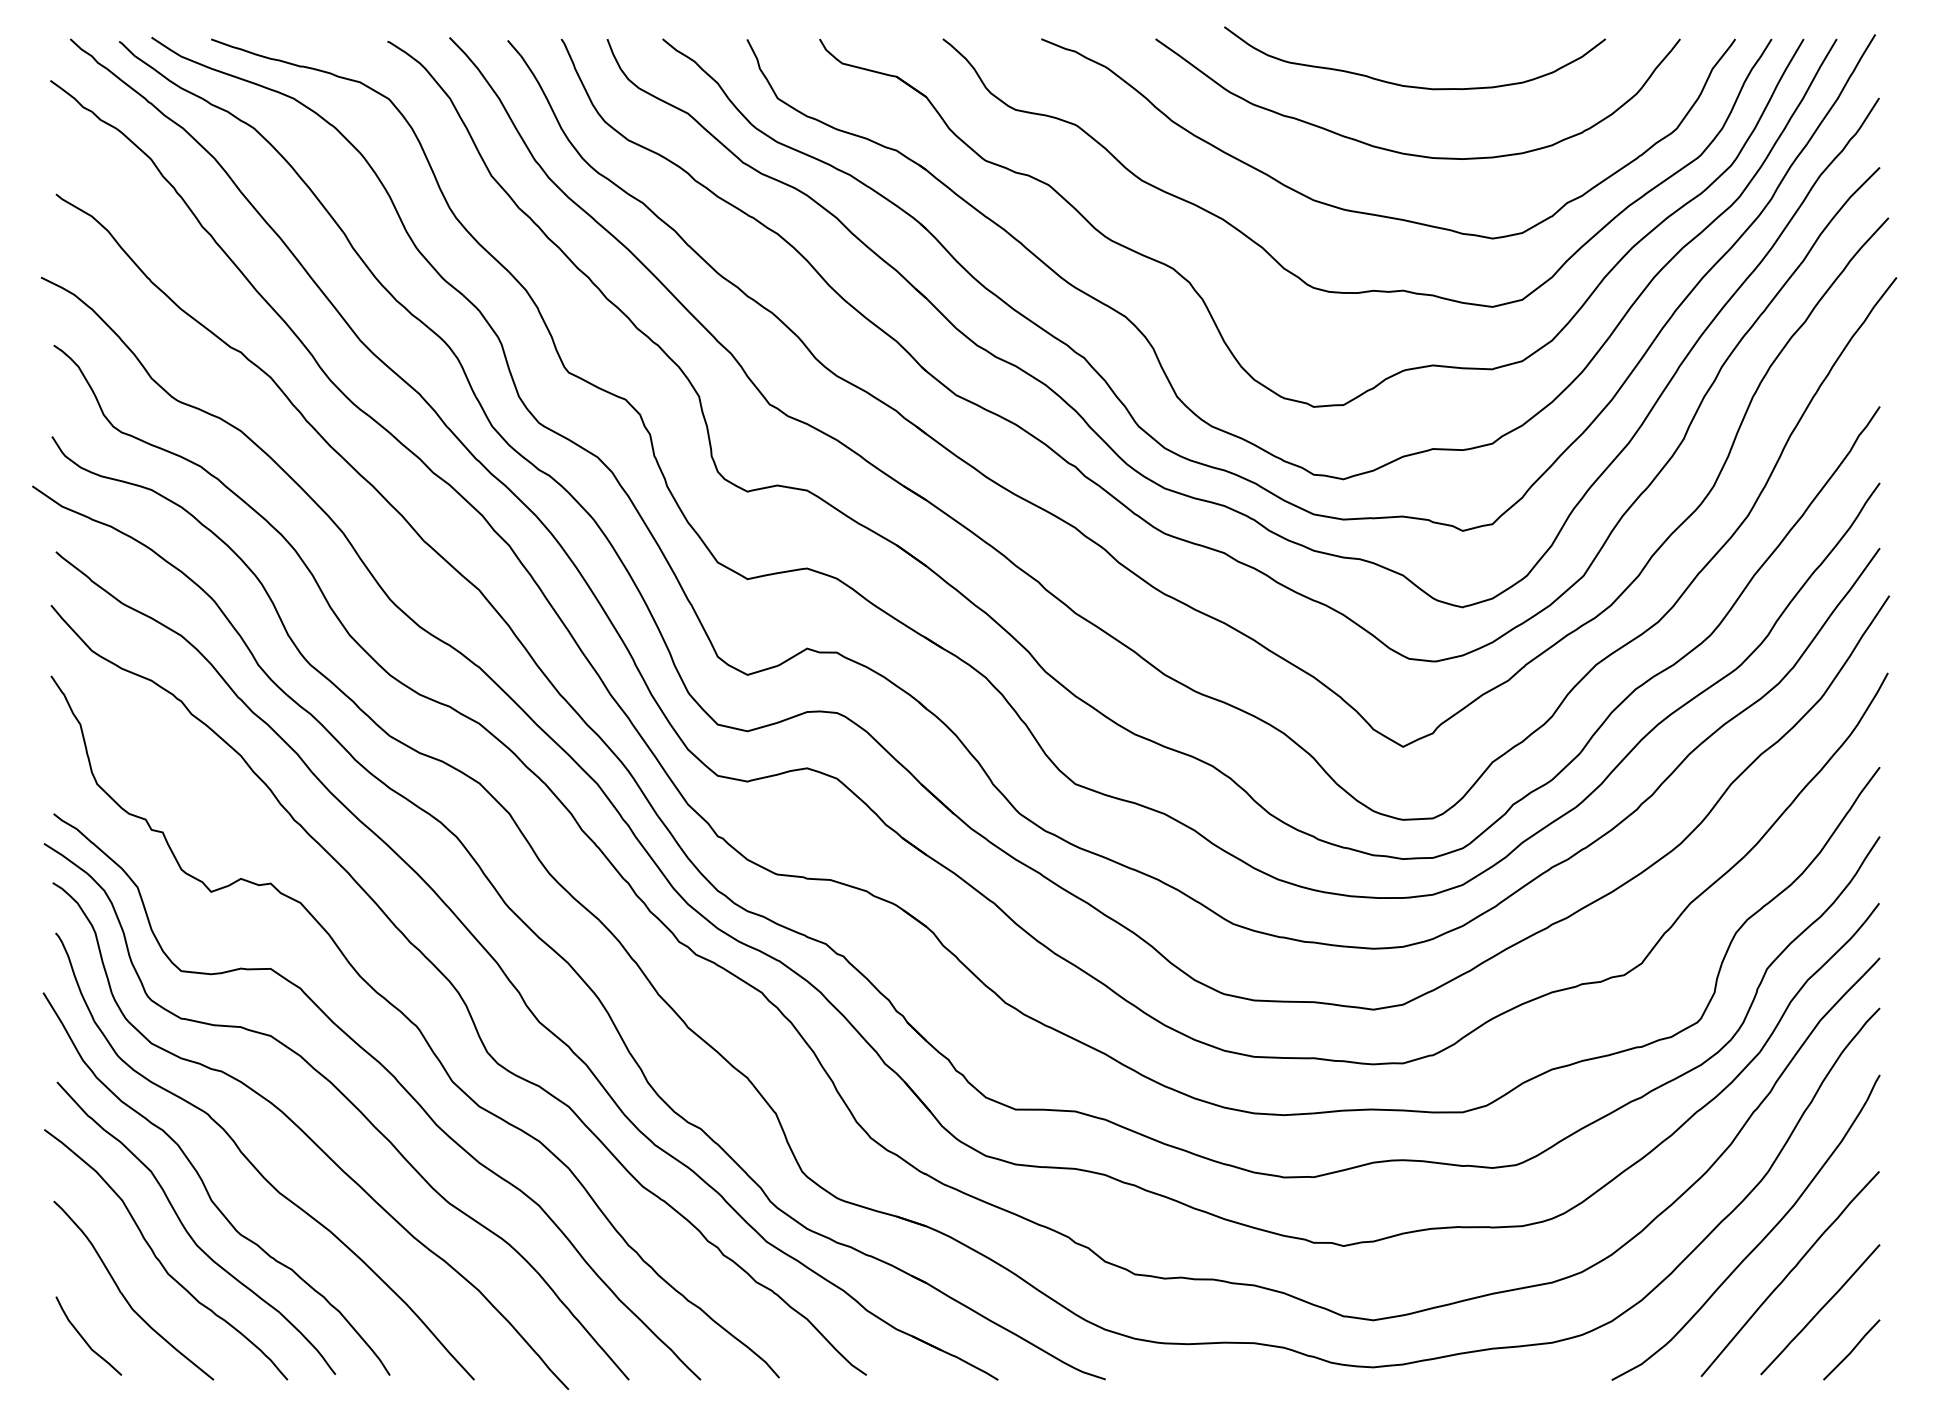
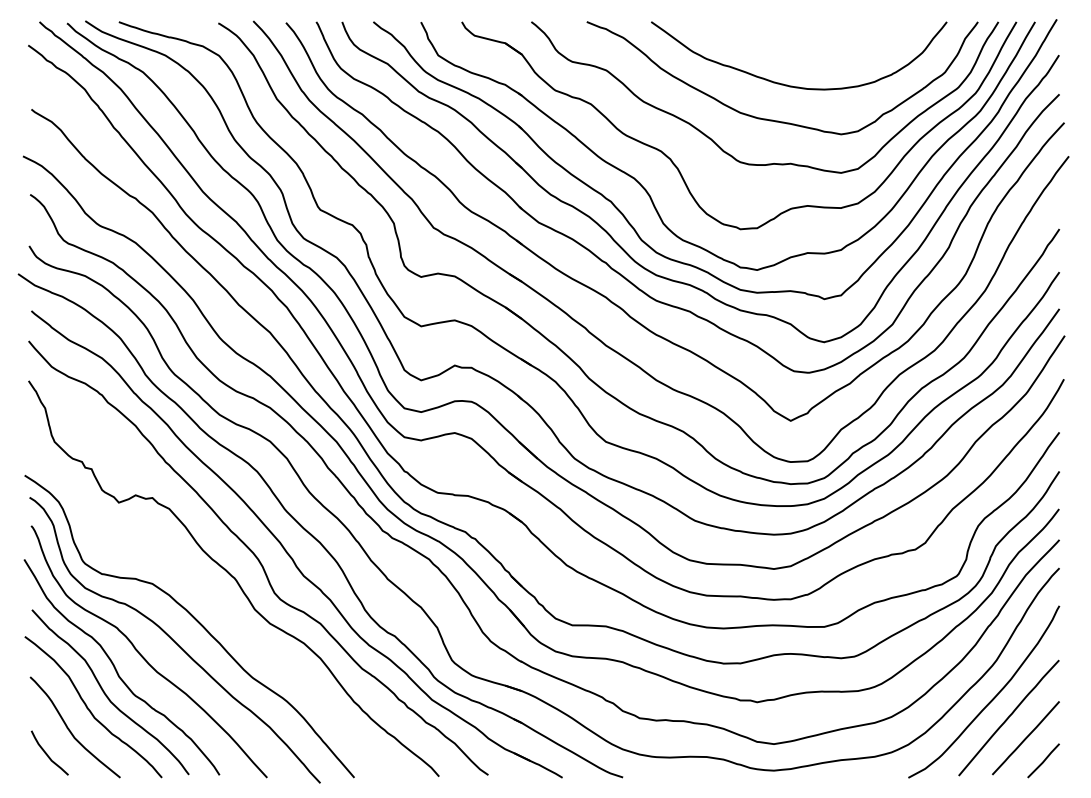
curve: (1409, 84) -> (794, 47), removed
curve: (394, 1081) -> (222, 609), removed

